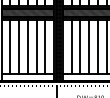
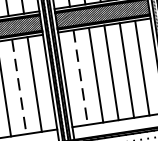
line: (36, 46) -> (19, 86), solid -> dashed
line: (71, 46) -> (80, 77), solid -> dashed

